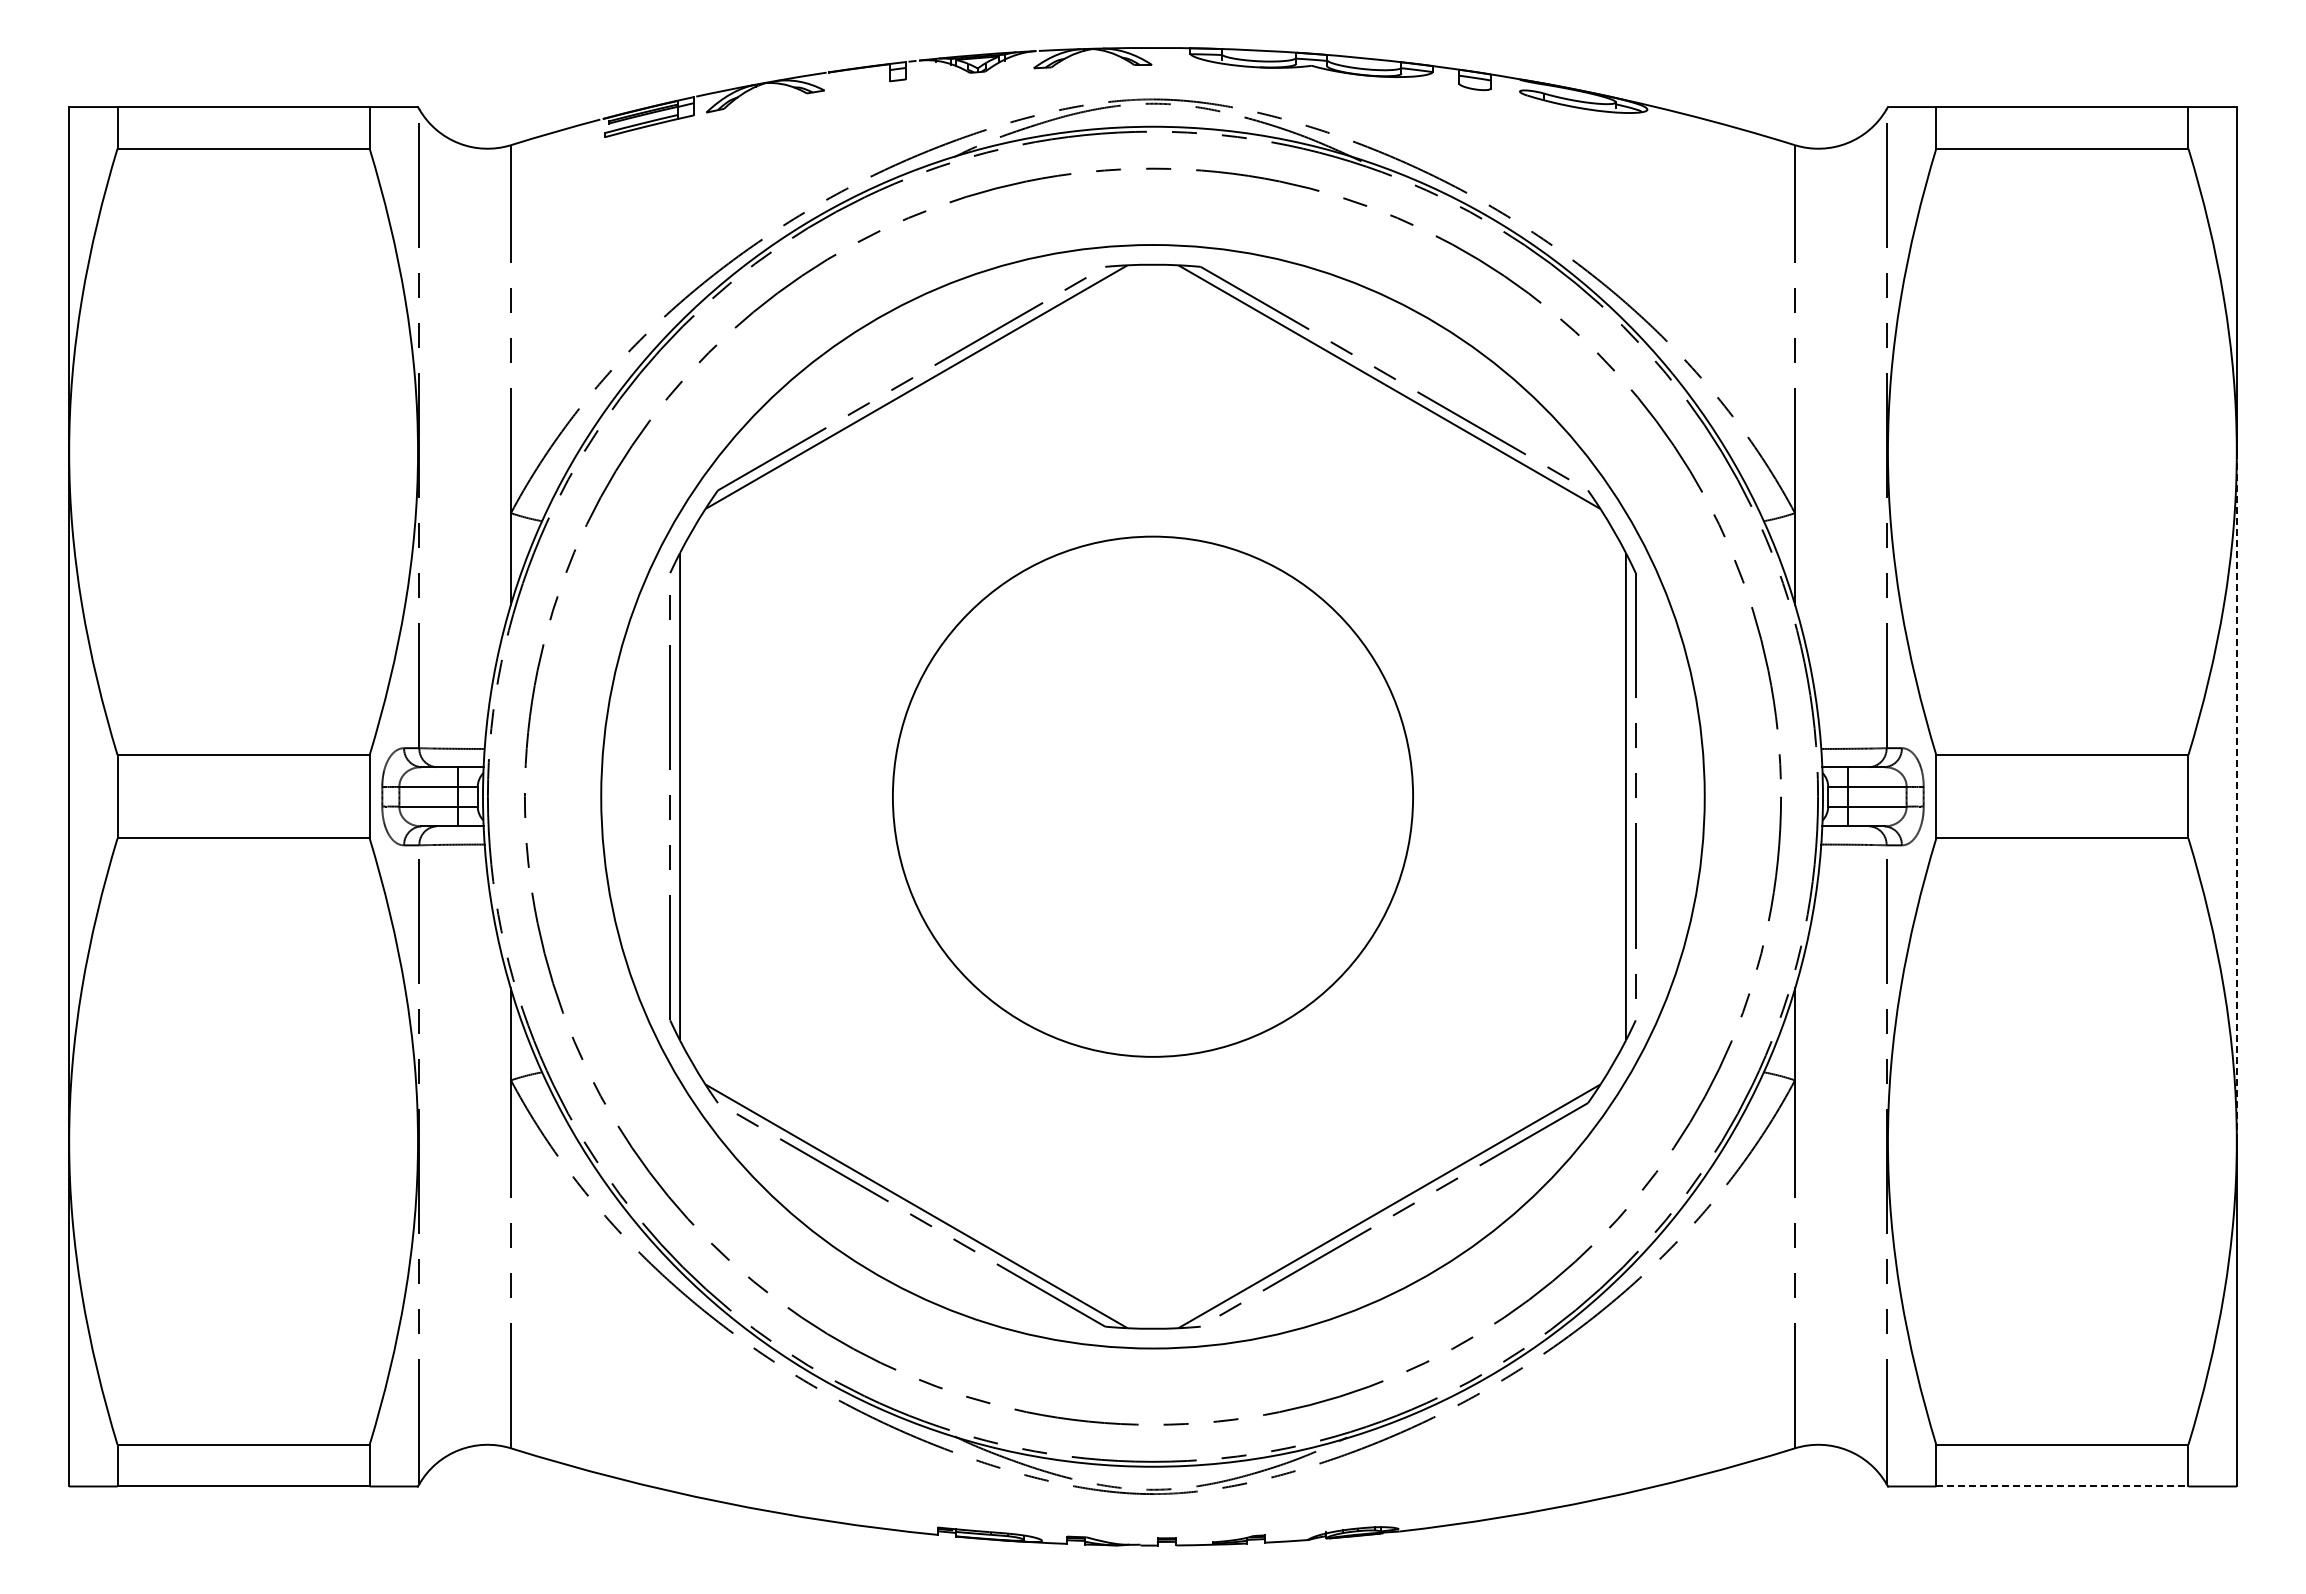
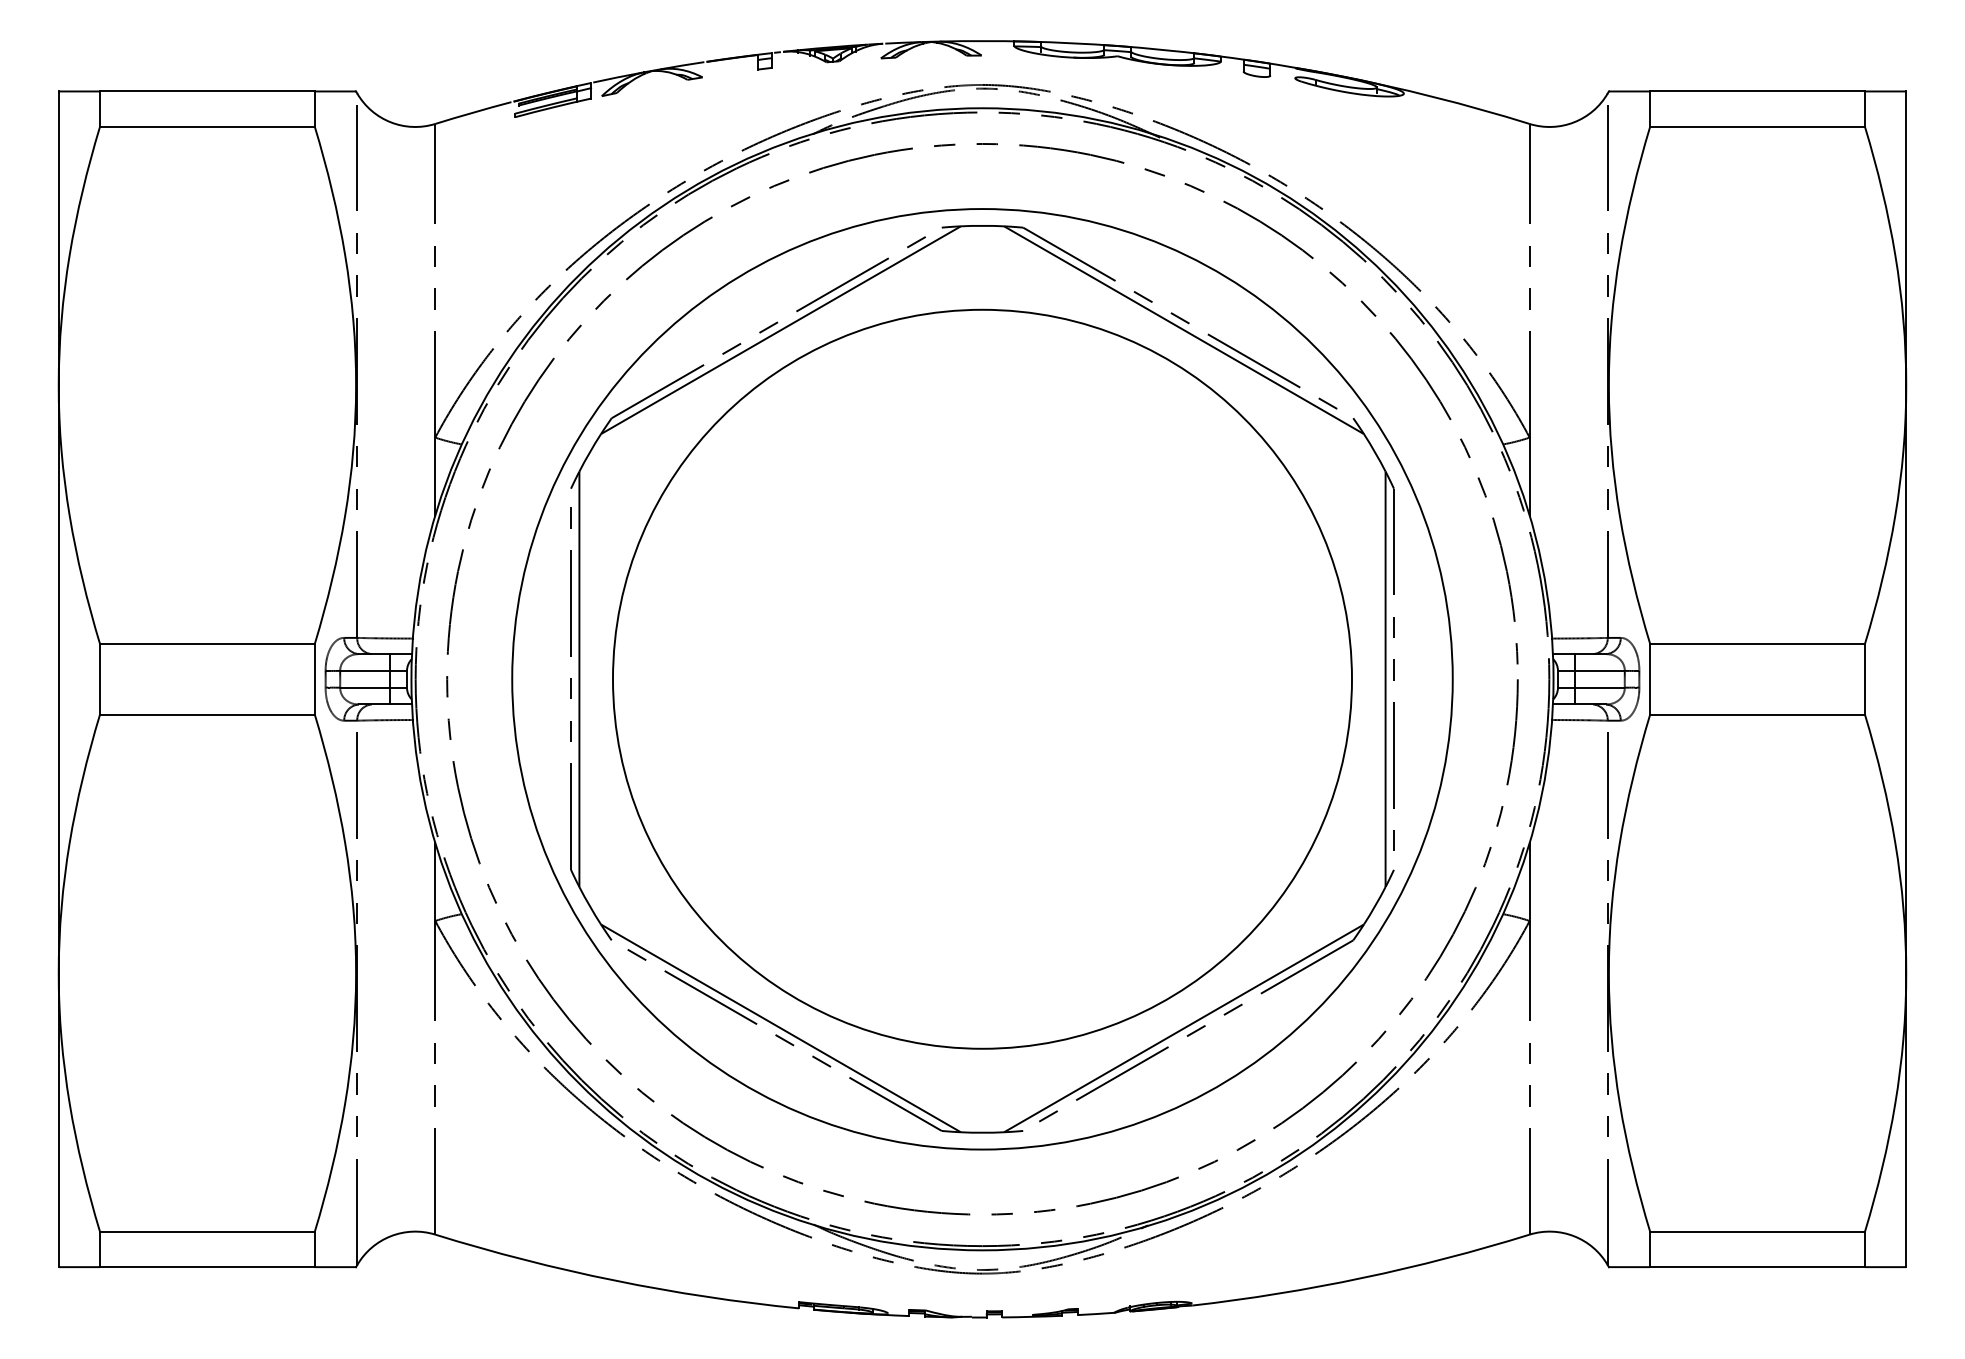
circle: (1152, 796) -> (982, 679), size x1.67
line: (2236, 796) -> (1905, 679), dashed -> solid
line: (2062, 1486) -> (1757, 1267), dashed -> solid

